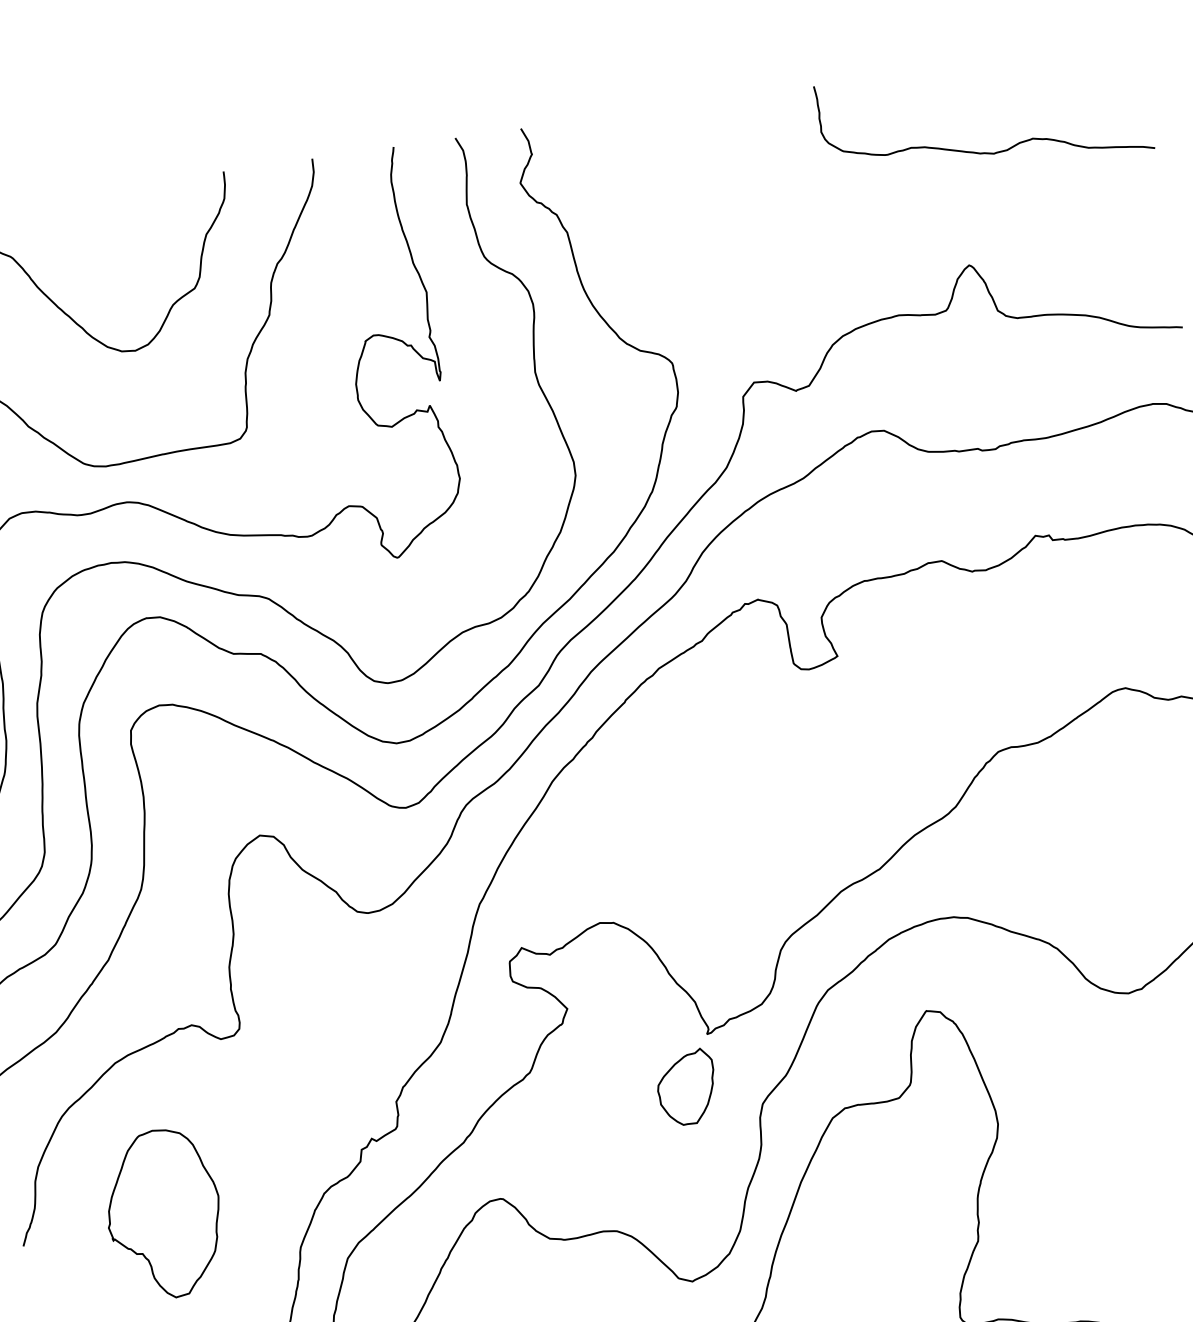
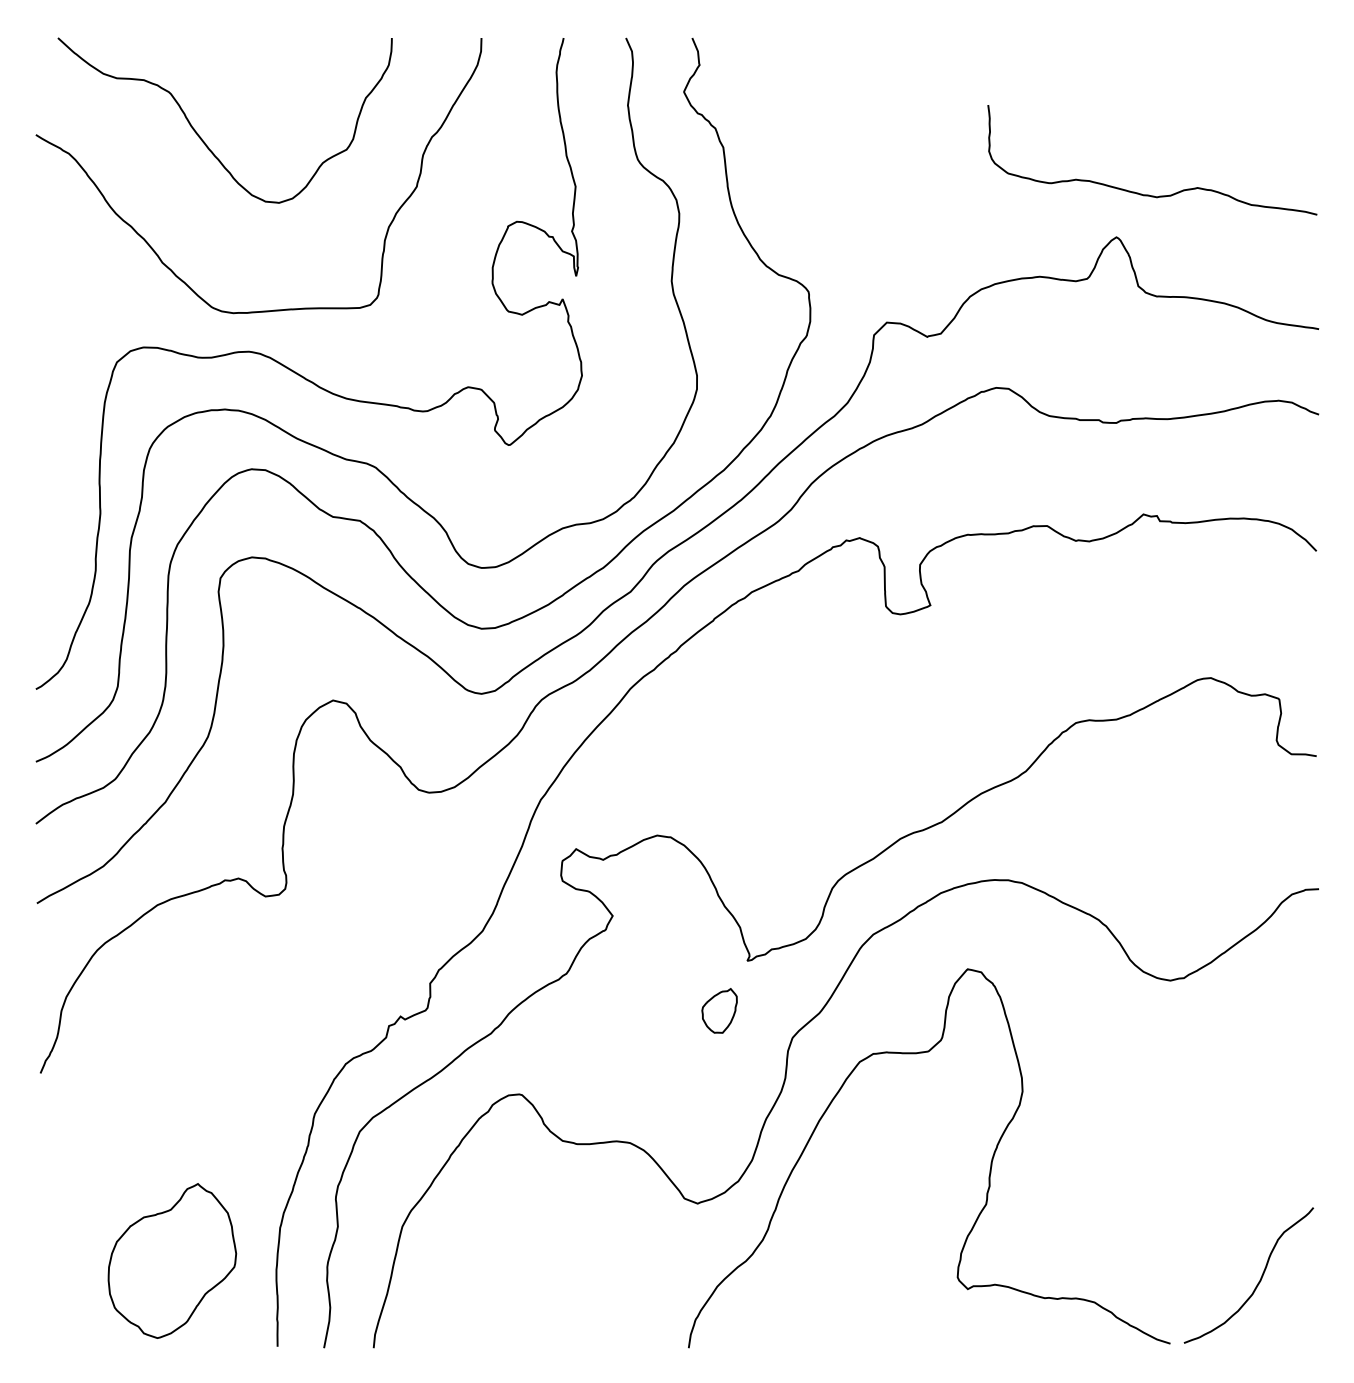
curve: (986, 151) -> (1149, 194), moved
part: (686, 1087) -> (719, 1010), size x0.6
part: (163, 1214) -> (183, 1061), removed

